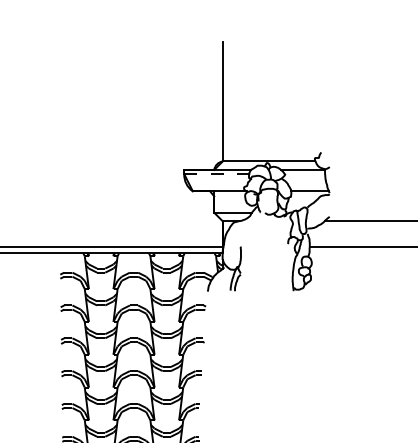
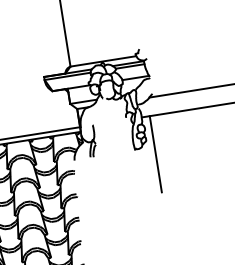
line: (217, 174) -> (68, 76), dashed -> solid
line: (304, 174) -> (129, 66), added
line: (321, 300) -> (156, 154), added

